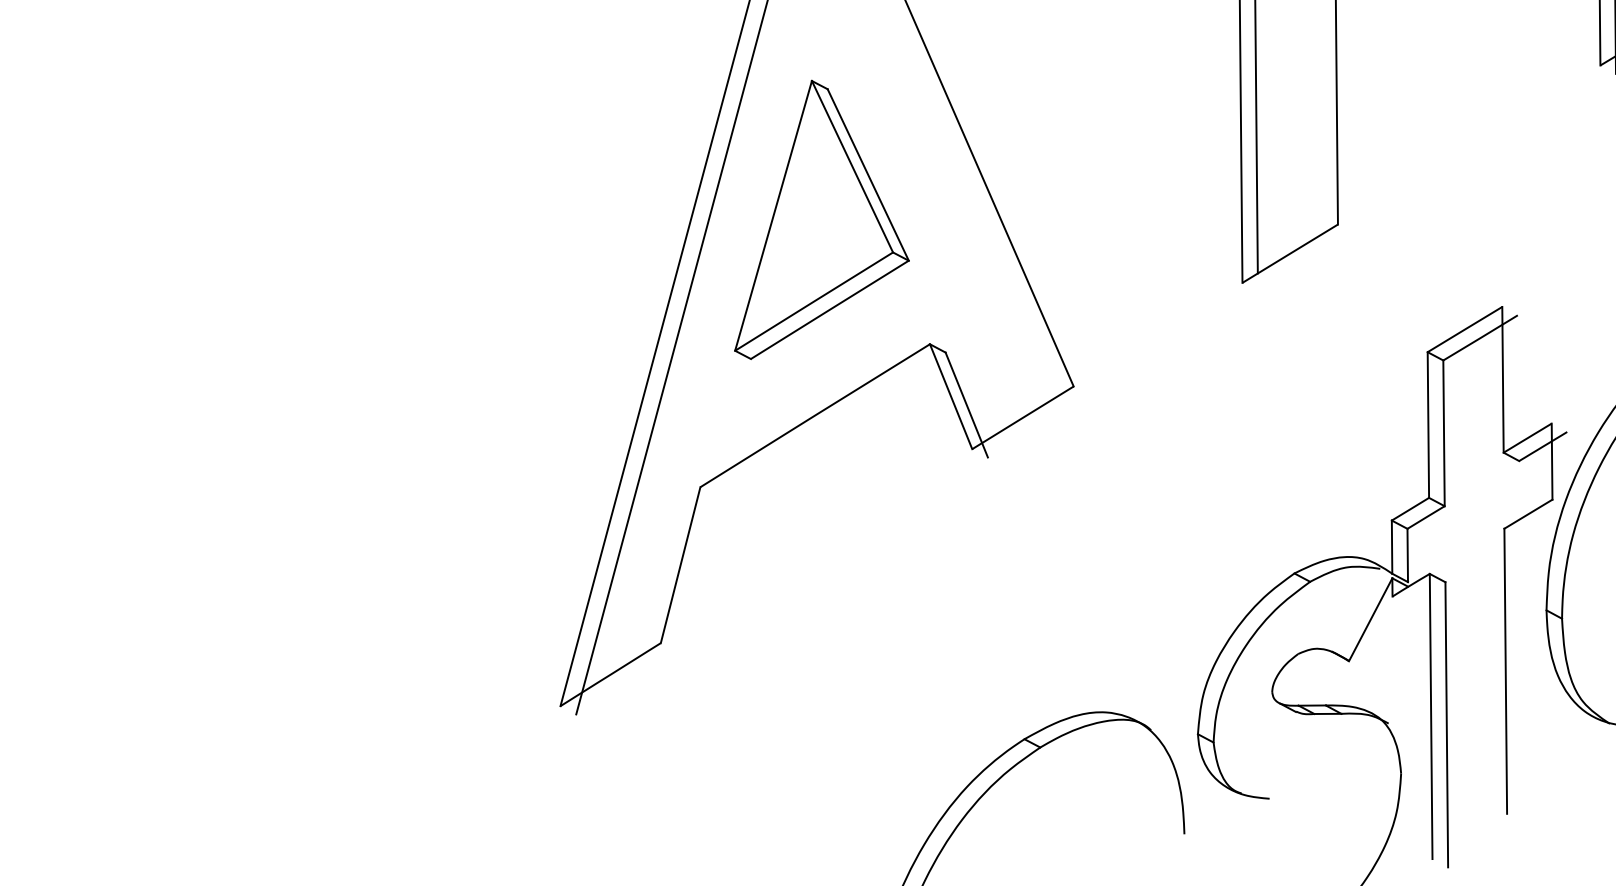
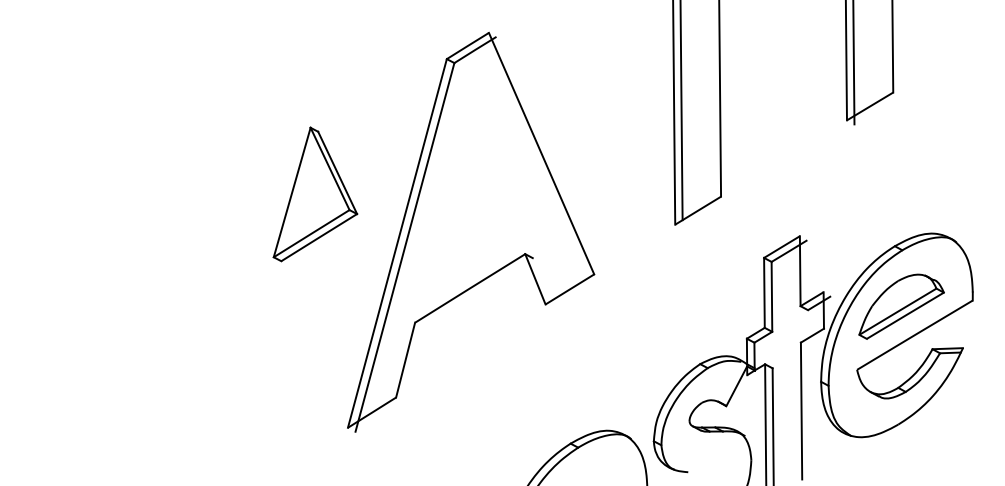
part: (822, 219) -> (315, 194), moved
line: (965, 405) -> (542, 283), removed

